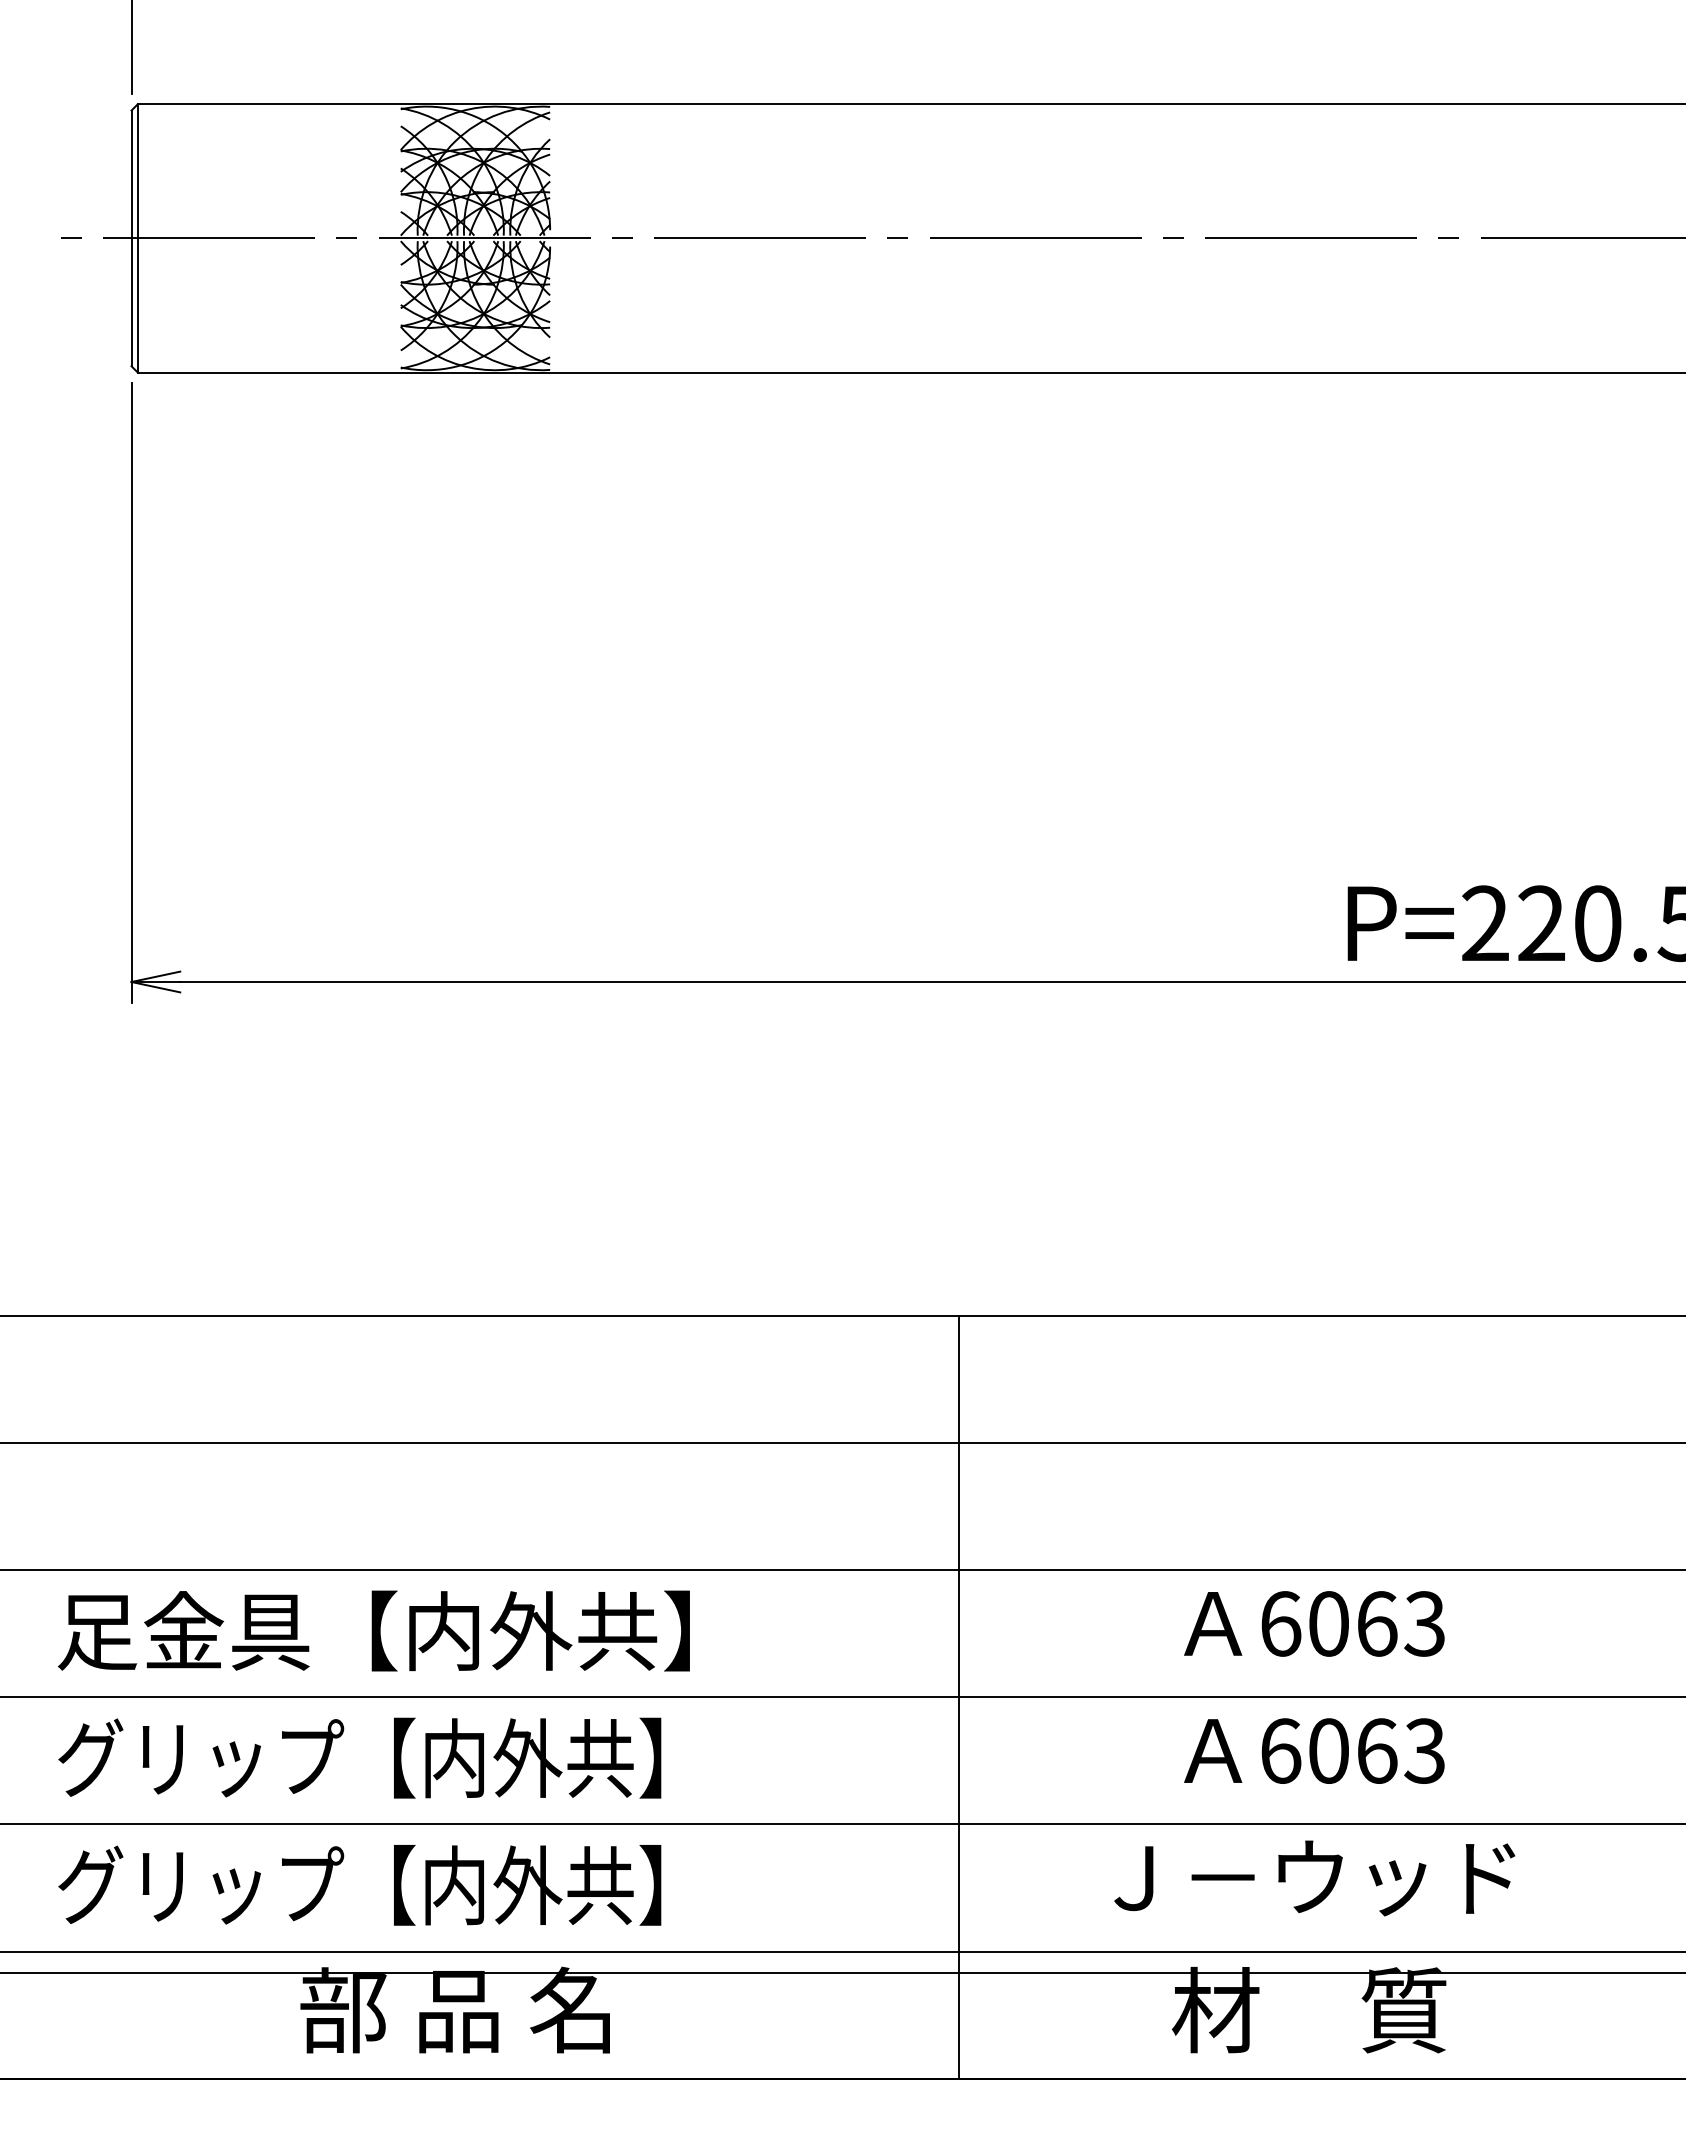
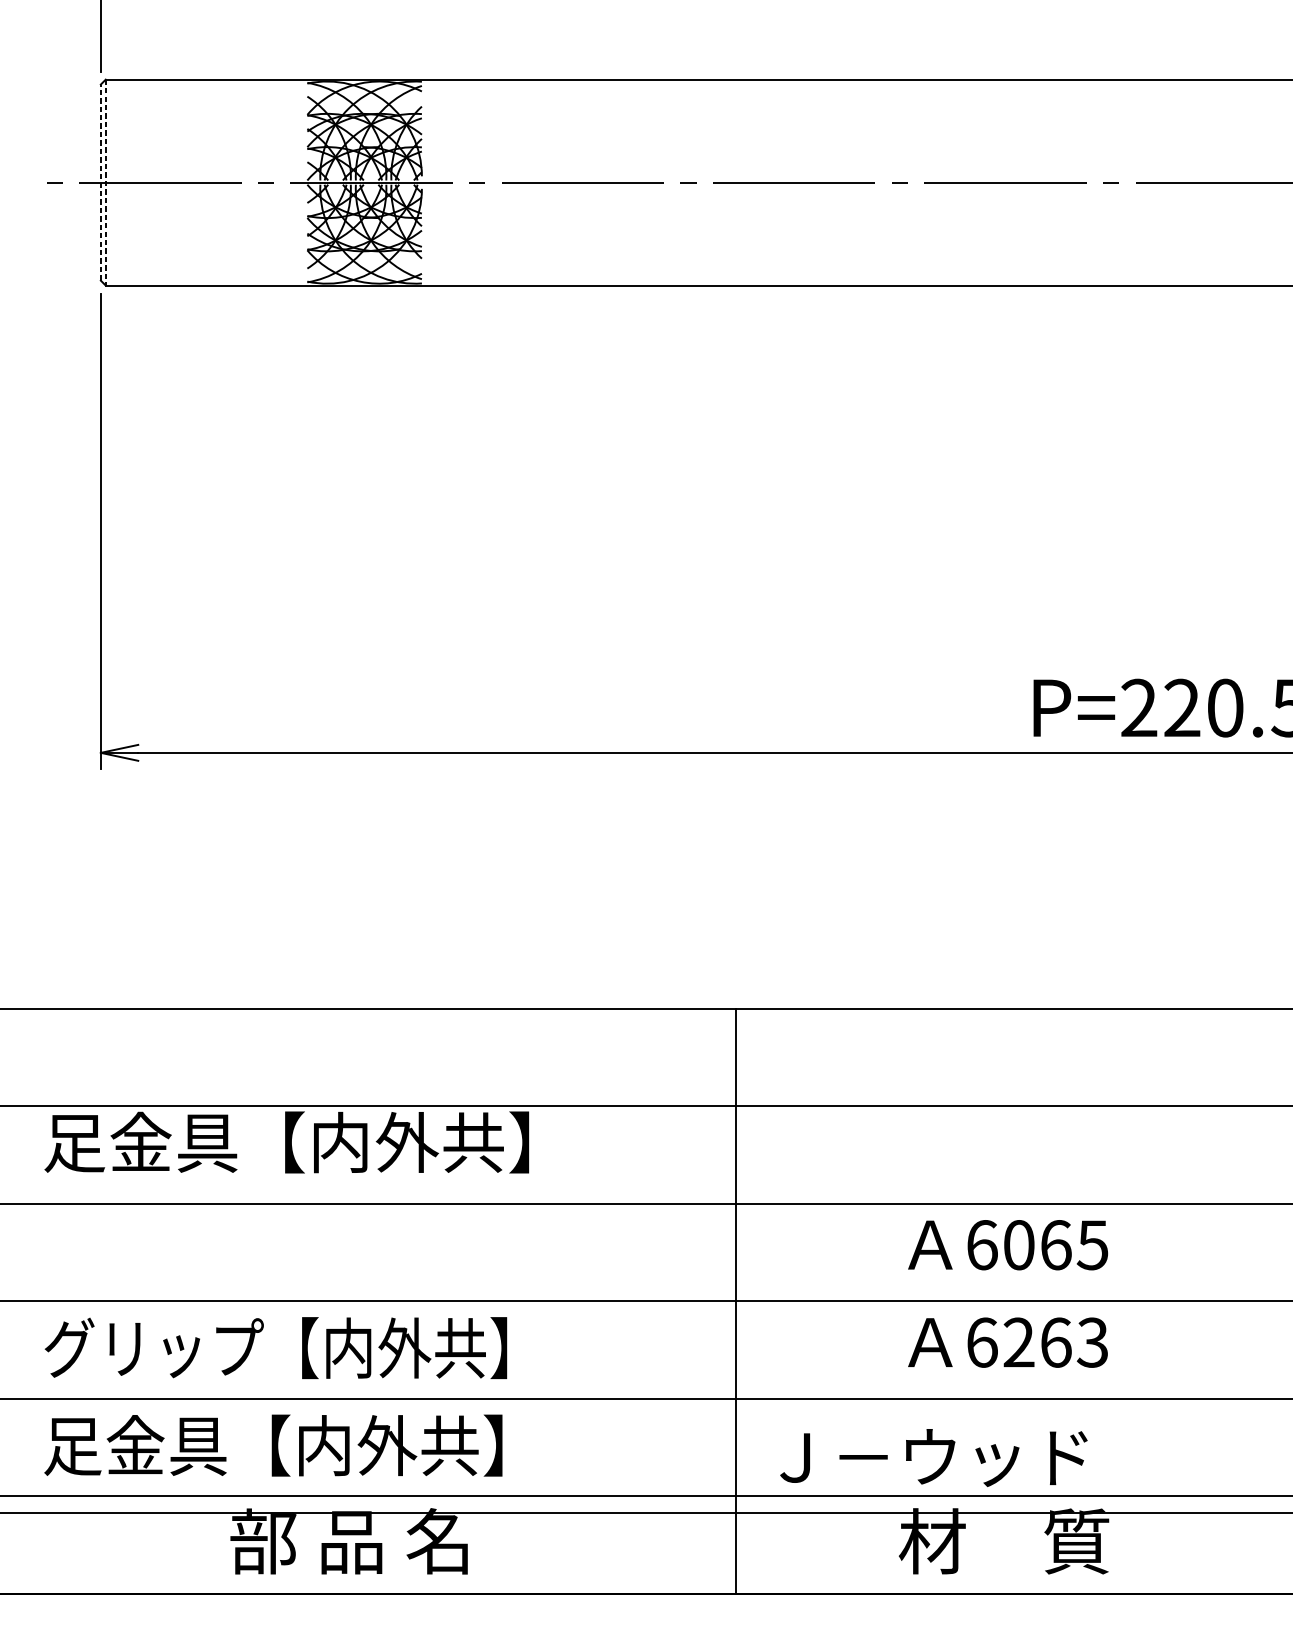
line: (131, 238) -> (100, 182), solid -> dashed
line: (137, 238) -> (105, 182), solid -> dashed
text: (1424, 1623) -> (1092, 1244), 6063 -> 6065
text: (373, 1630) -> (286, 1142), moved
text: (1328, 1750) -> (1018, 1342), 6063 -> 6263
text: (1314, 1878) -> (933, 1458), moved
text: (359, 1885) -> (275, 1445), グリップ【内外共】 -> 足金具【内外共】

